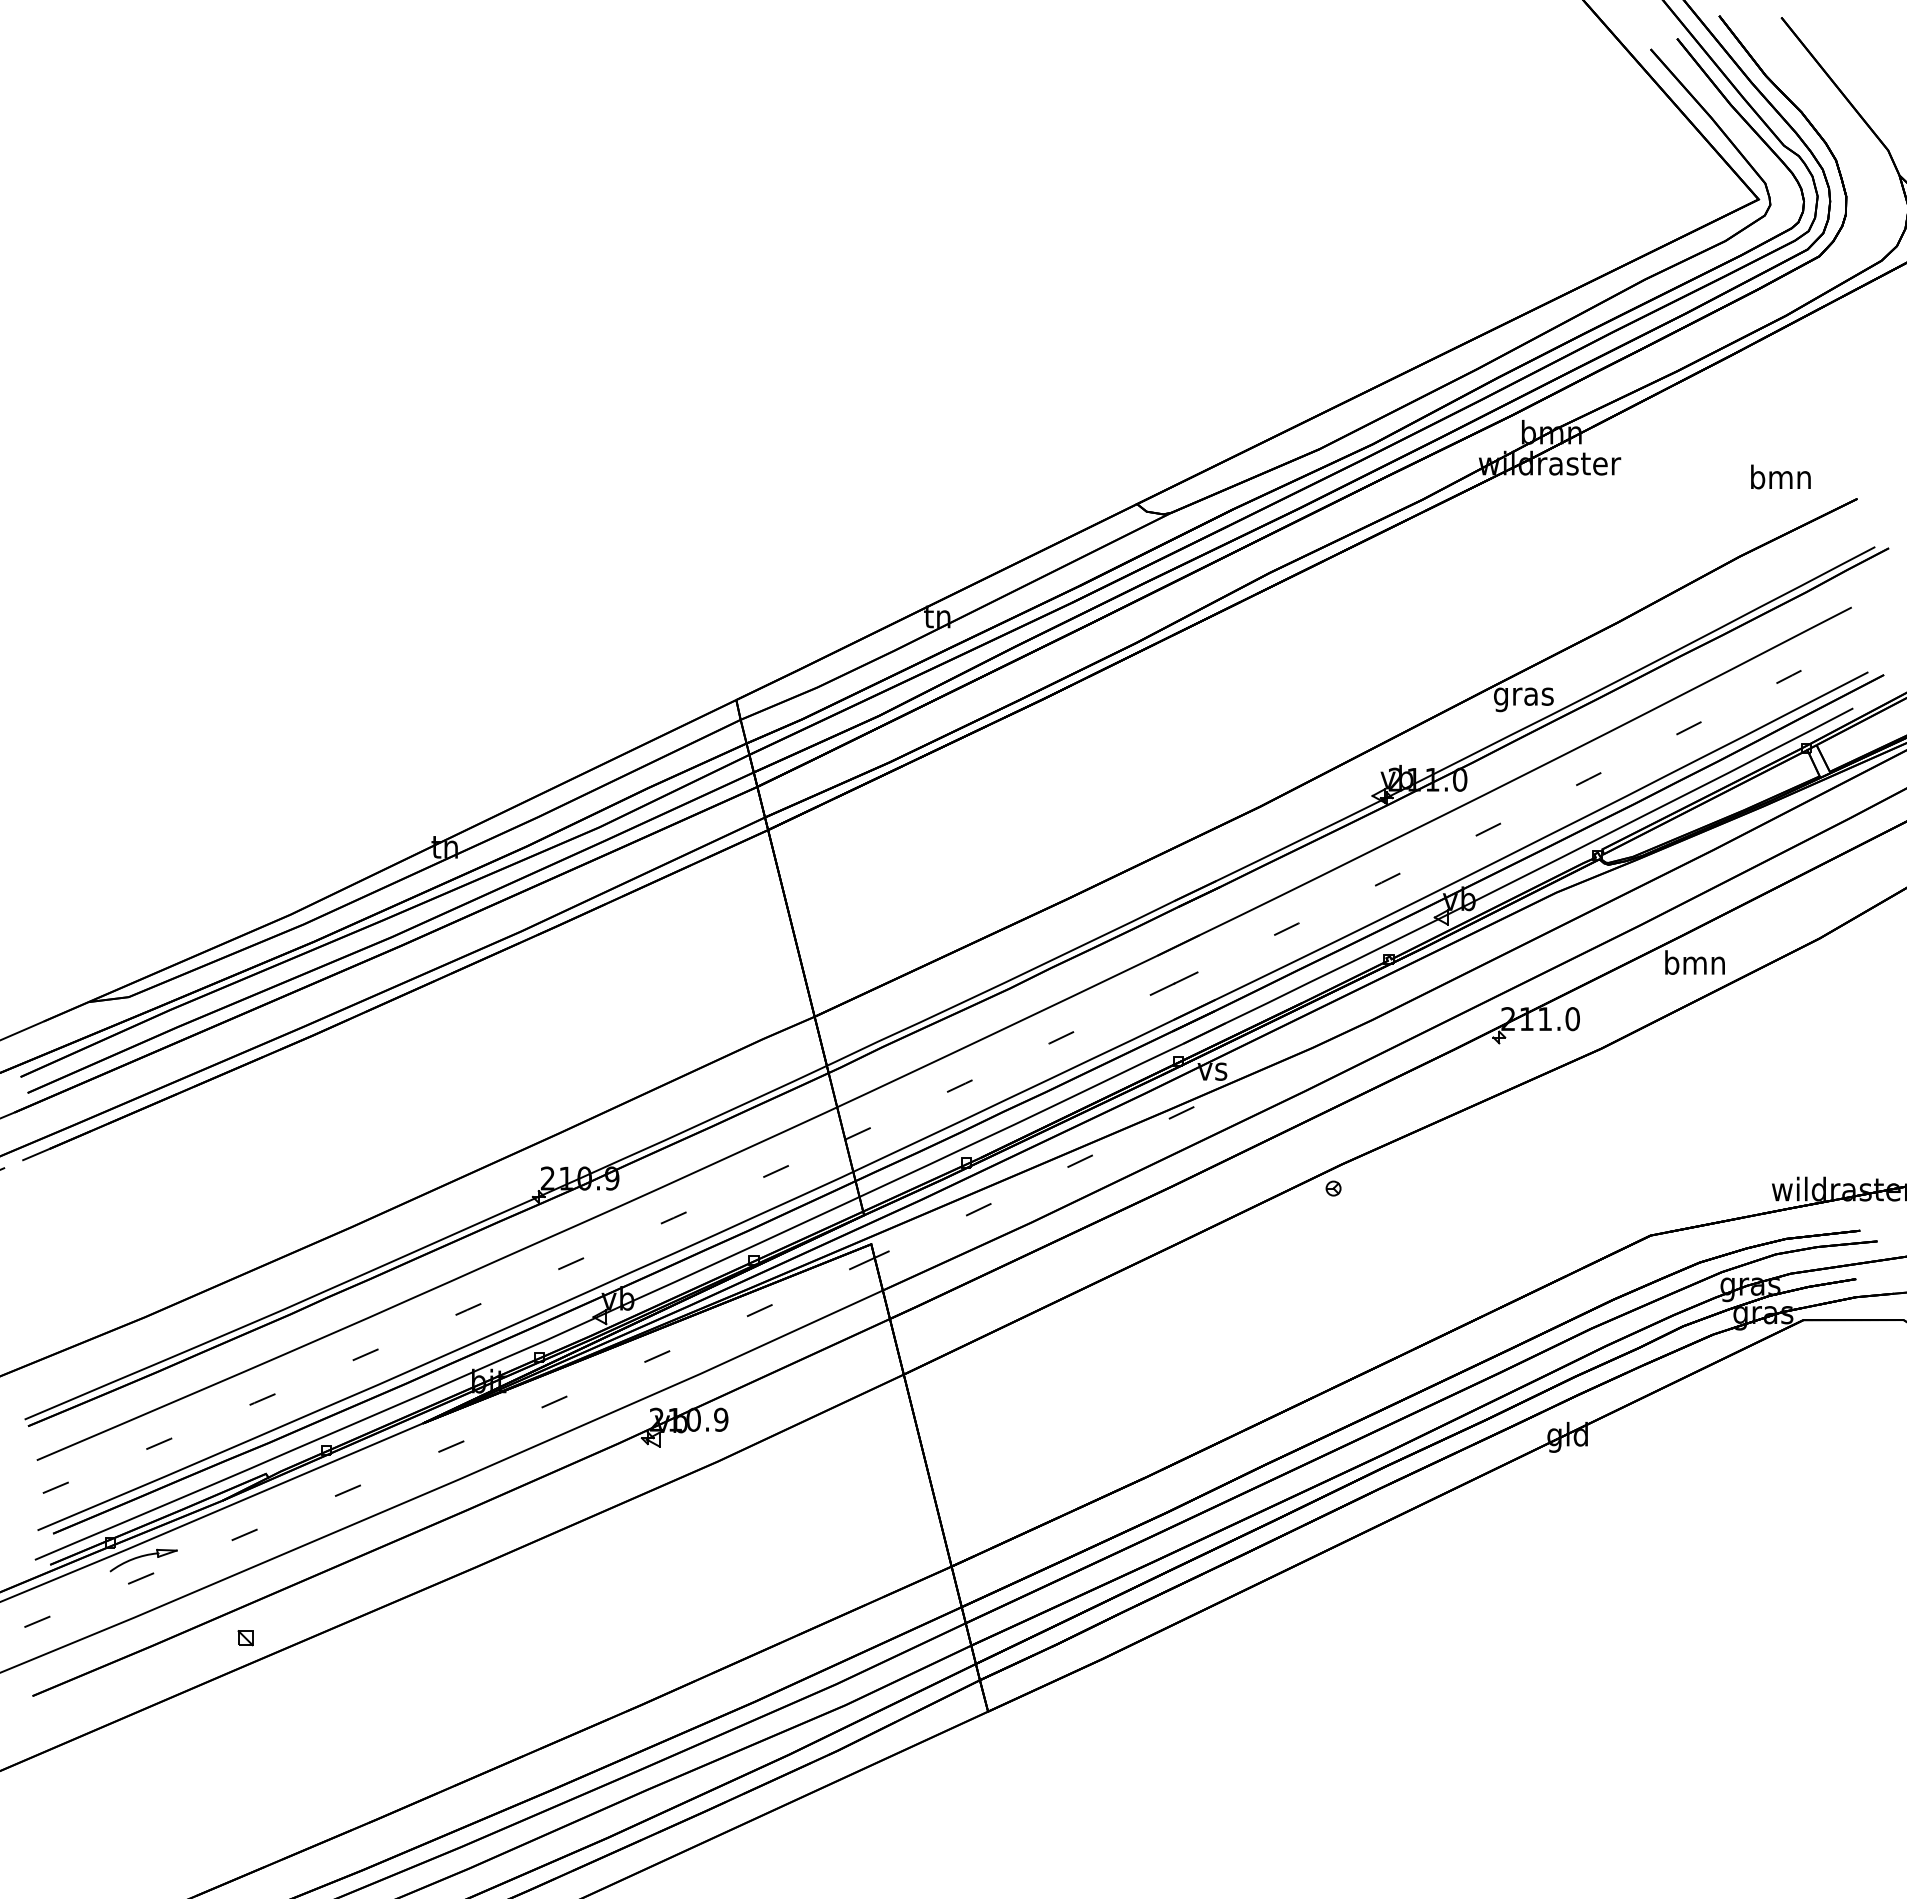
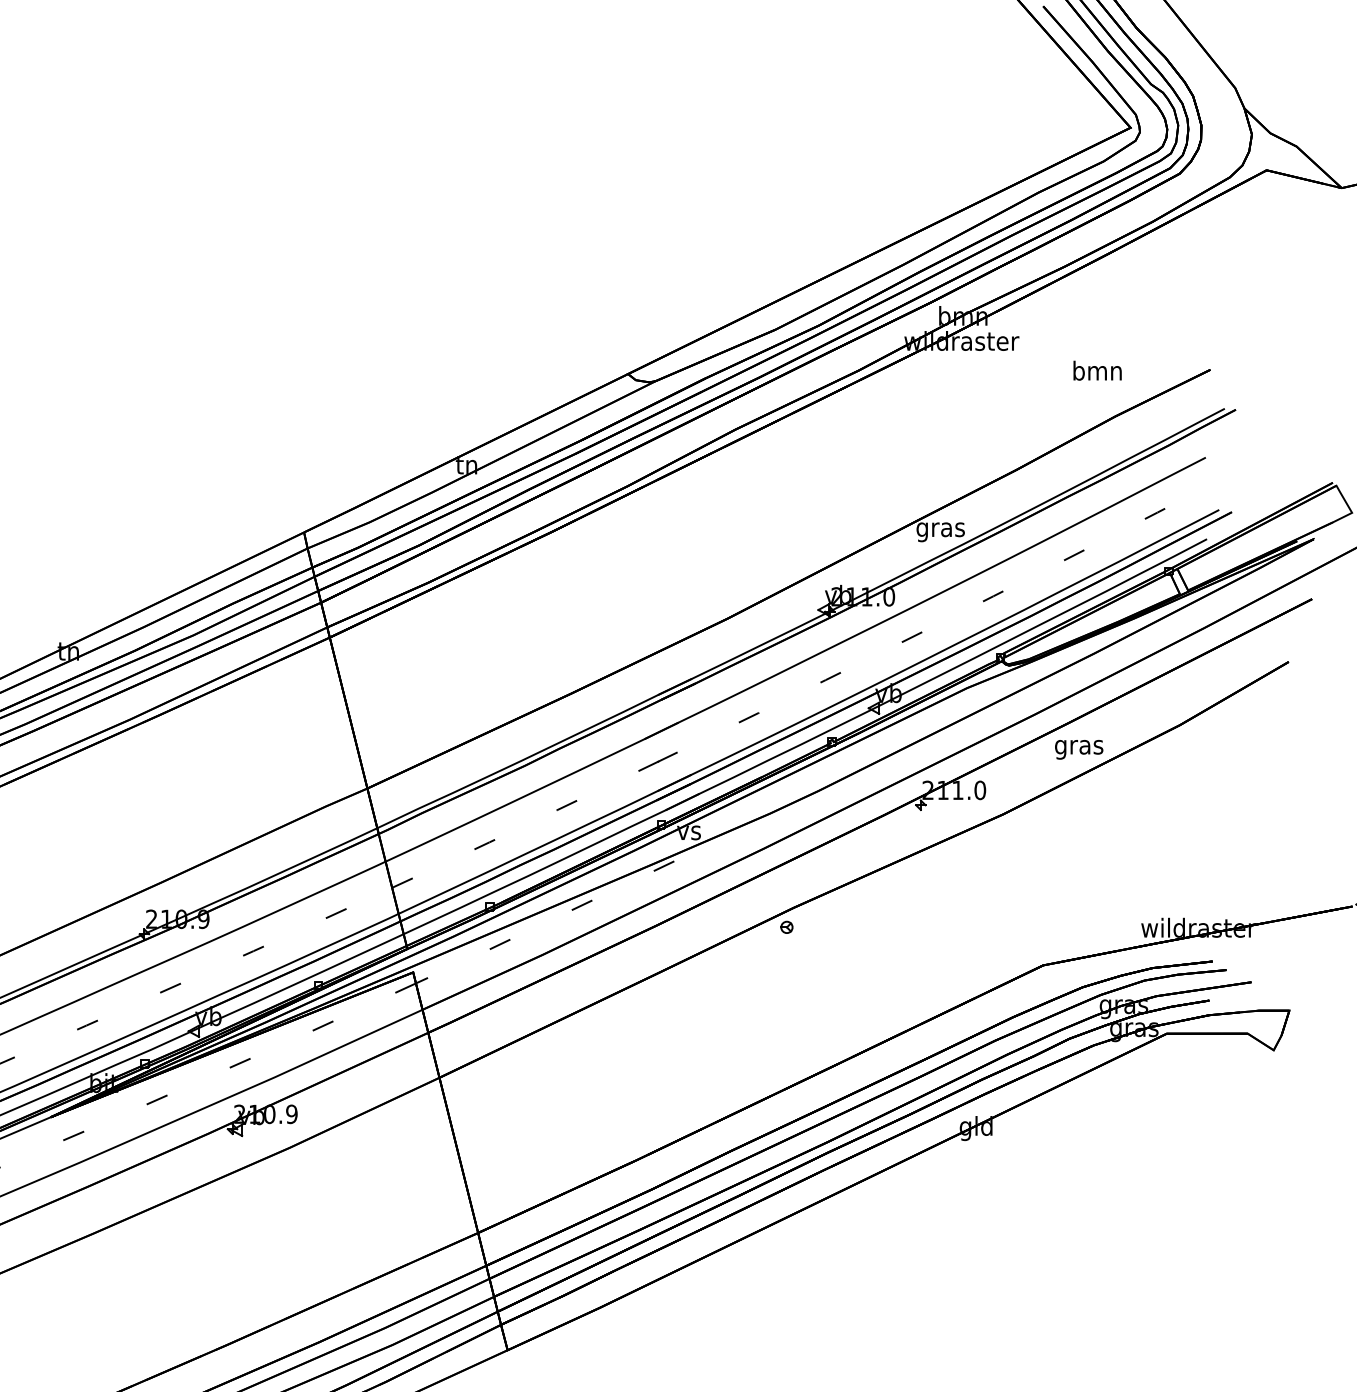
text: (1780, 476) -> (1097, 370), moved
text: (1694, 965) -> (1078, 747), bmn -> gras

